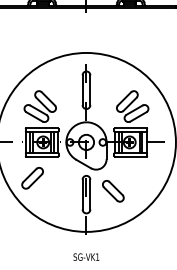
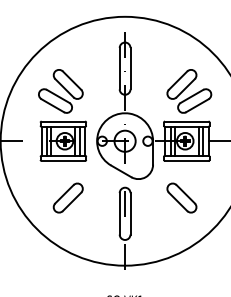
part: (32, 178) -> (68, 198), moved
part: (113, 191) -> (182, 198), moved

